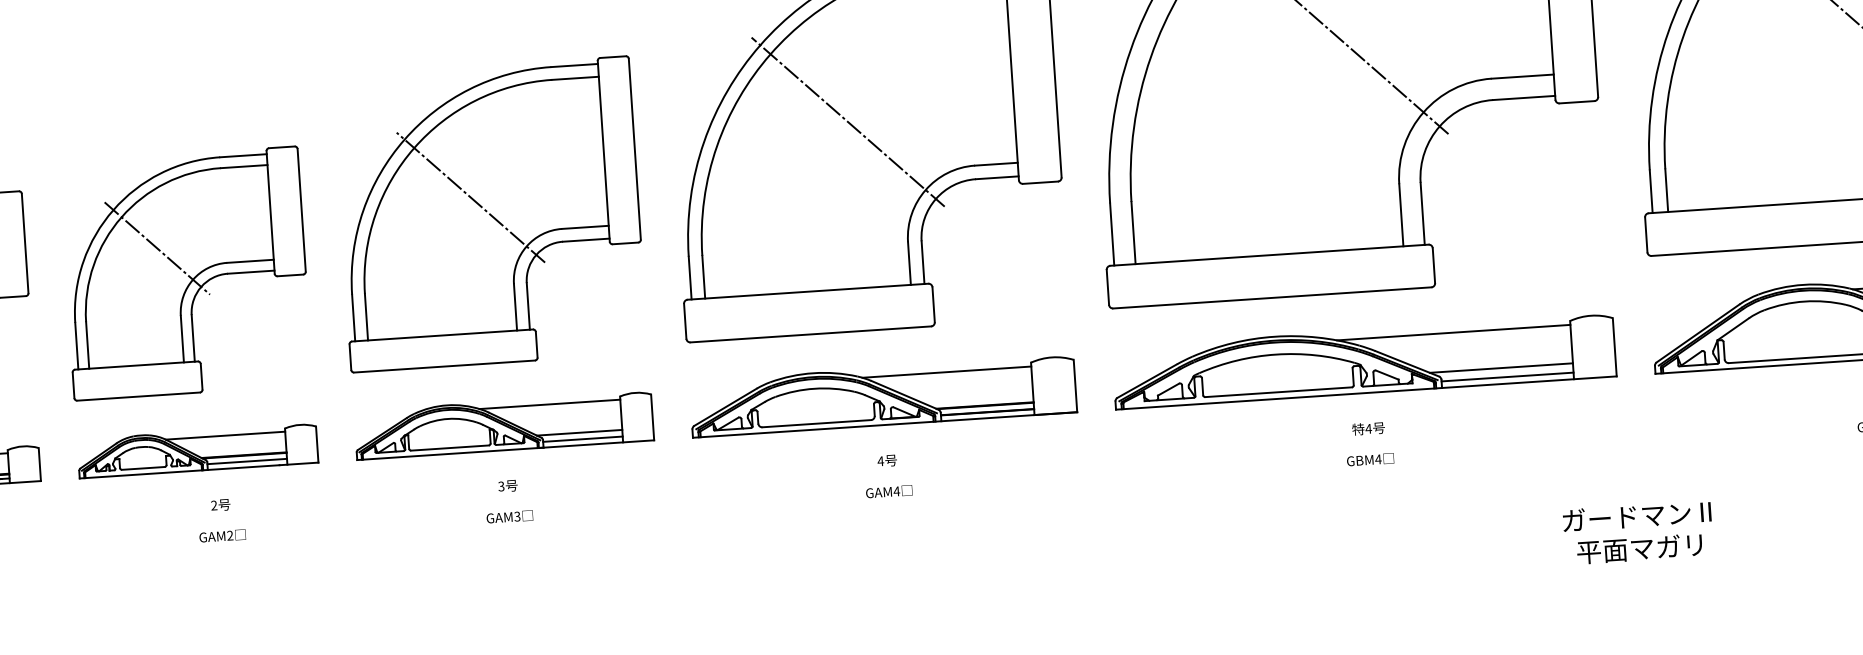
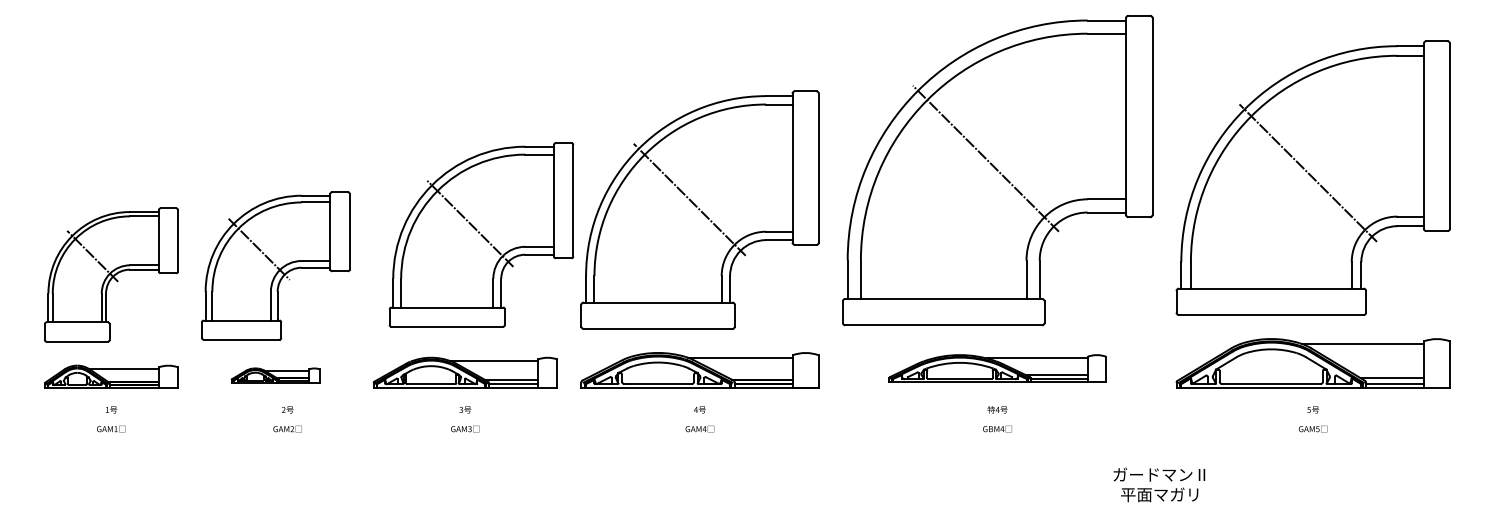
part: (490, 213) -> (481, 234), moved
part: (1363, 361) -> (997, 368), size x0.7
part: (197, 450) -> (275, 375), size x0.6

